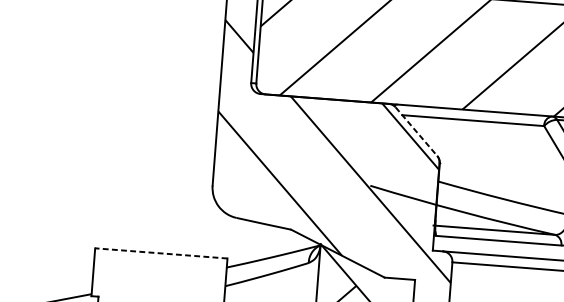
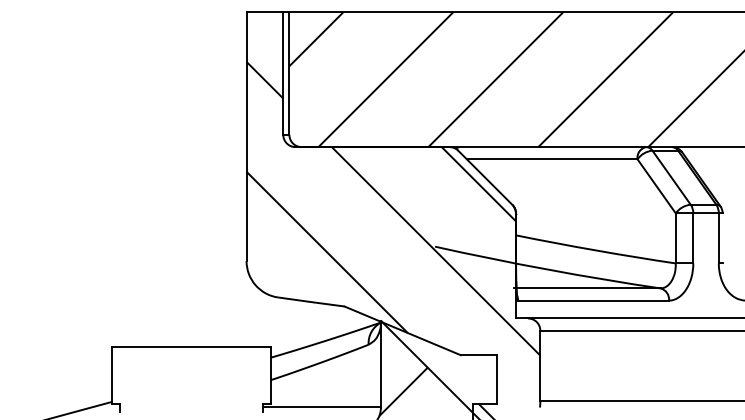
line: (416, 132) -> (485, 178), dashed -> solid
line: (161, 253) -> (191, 346), dashed -> solid

